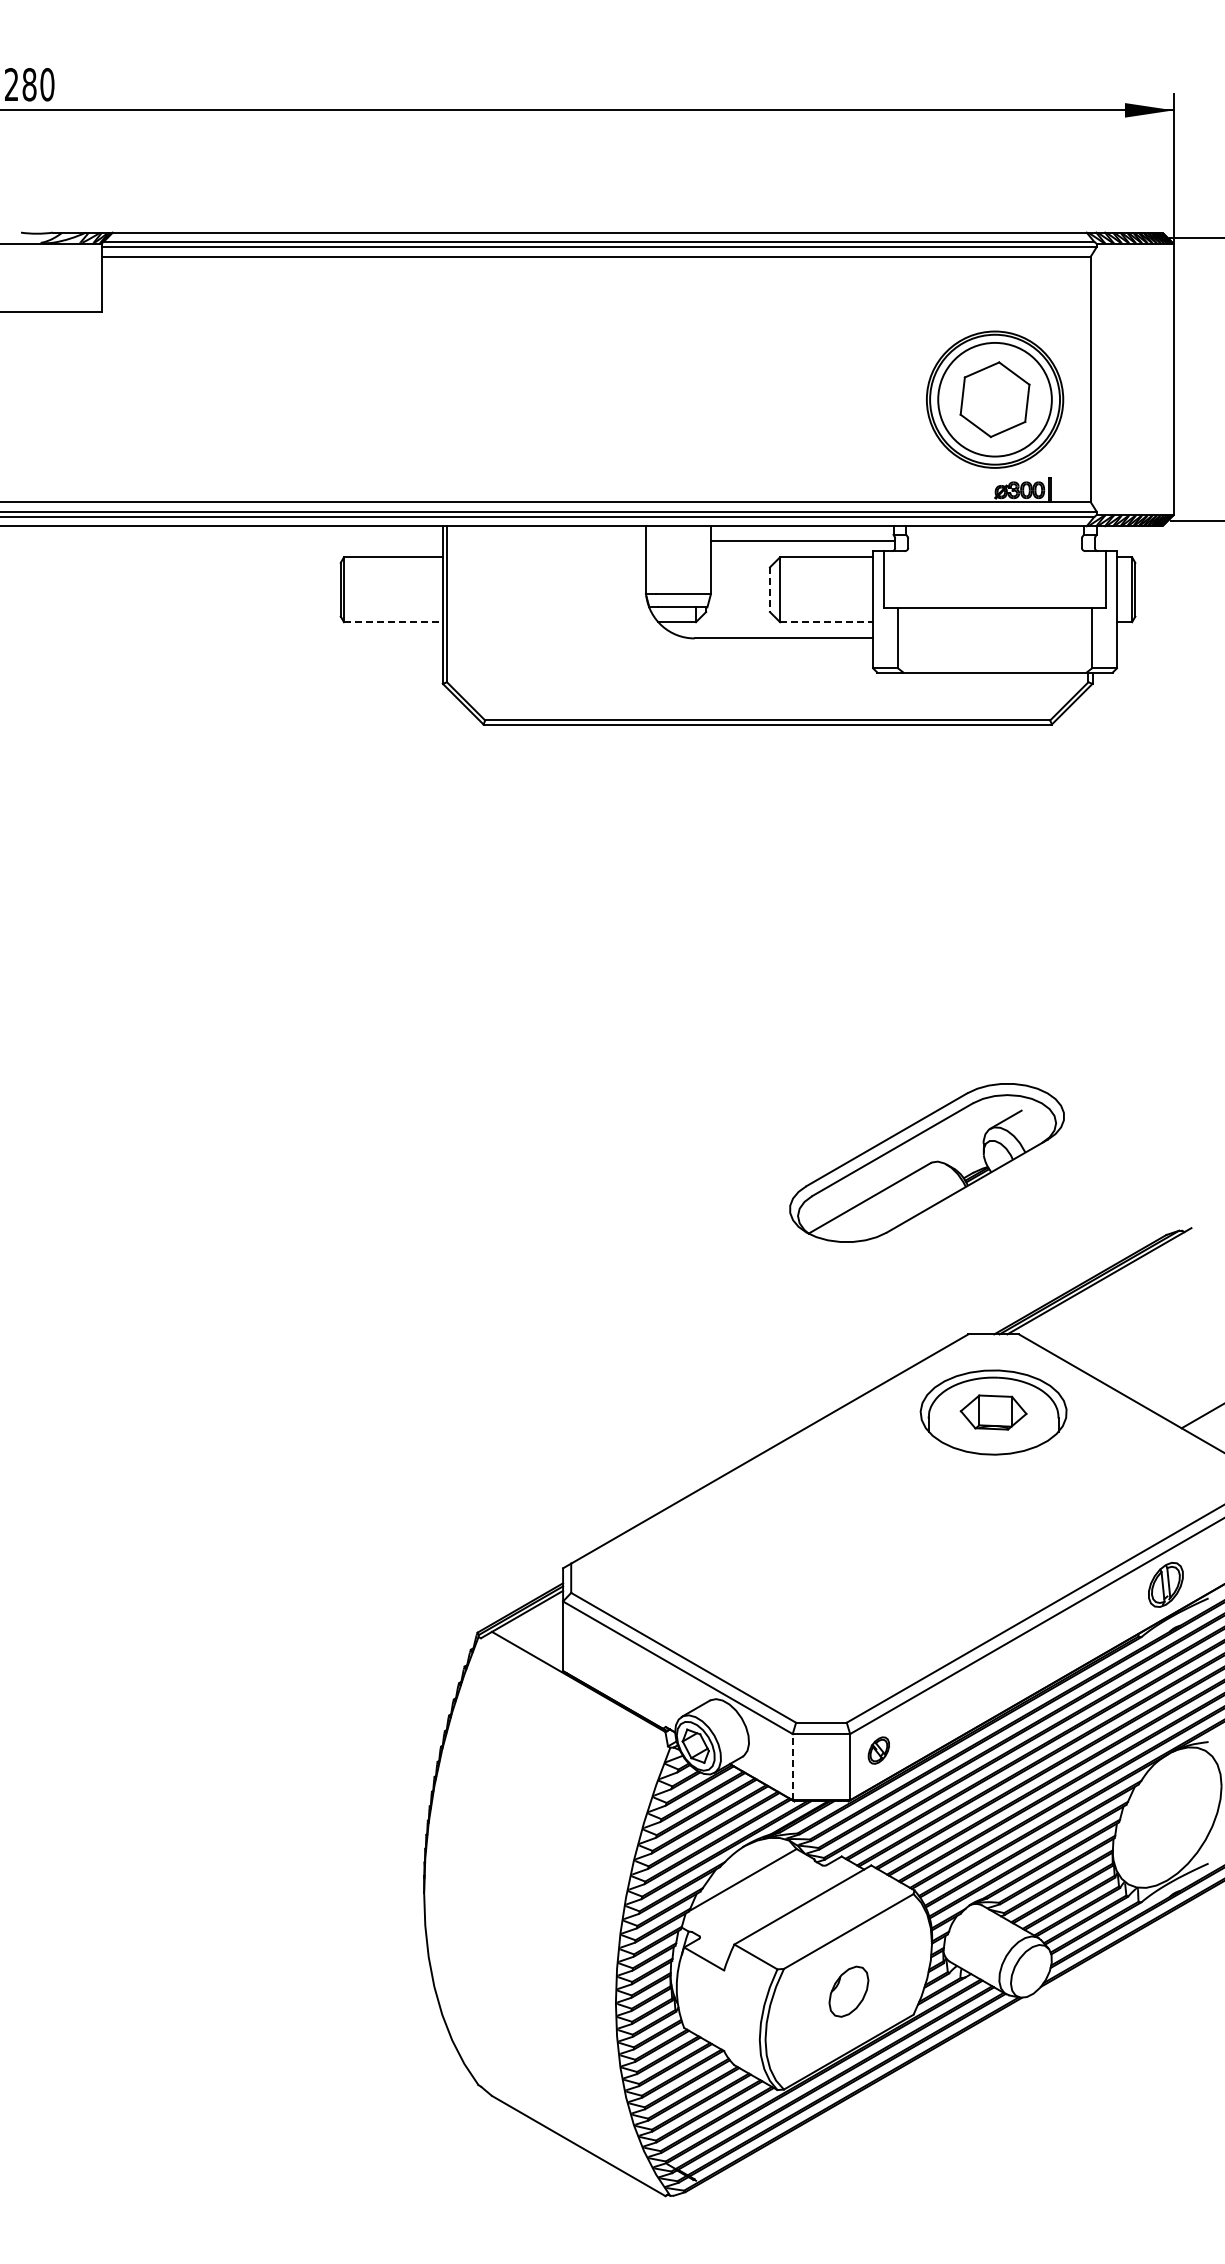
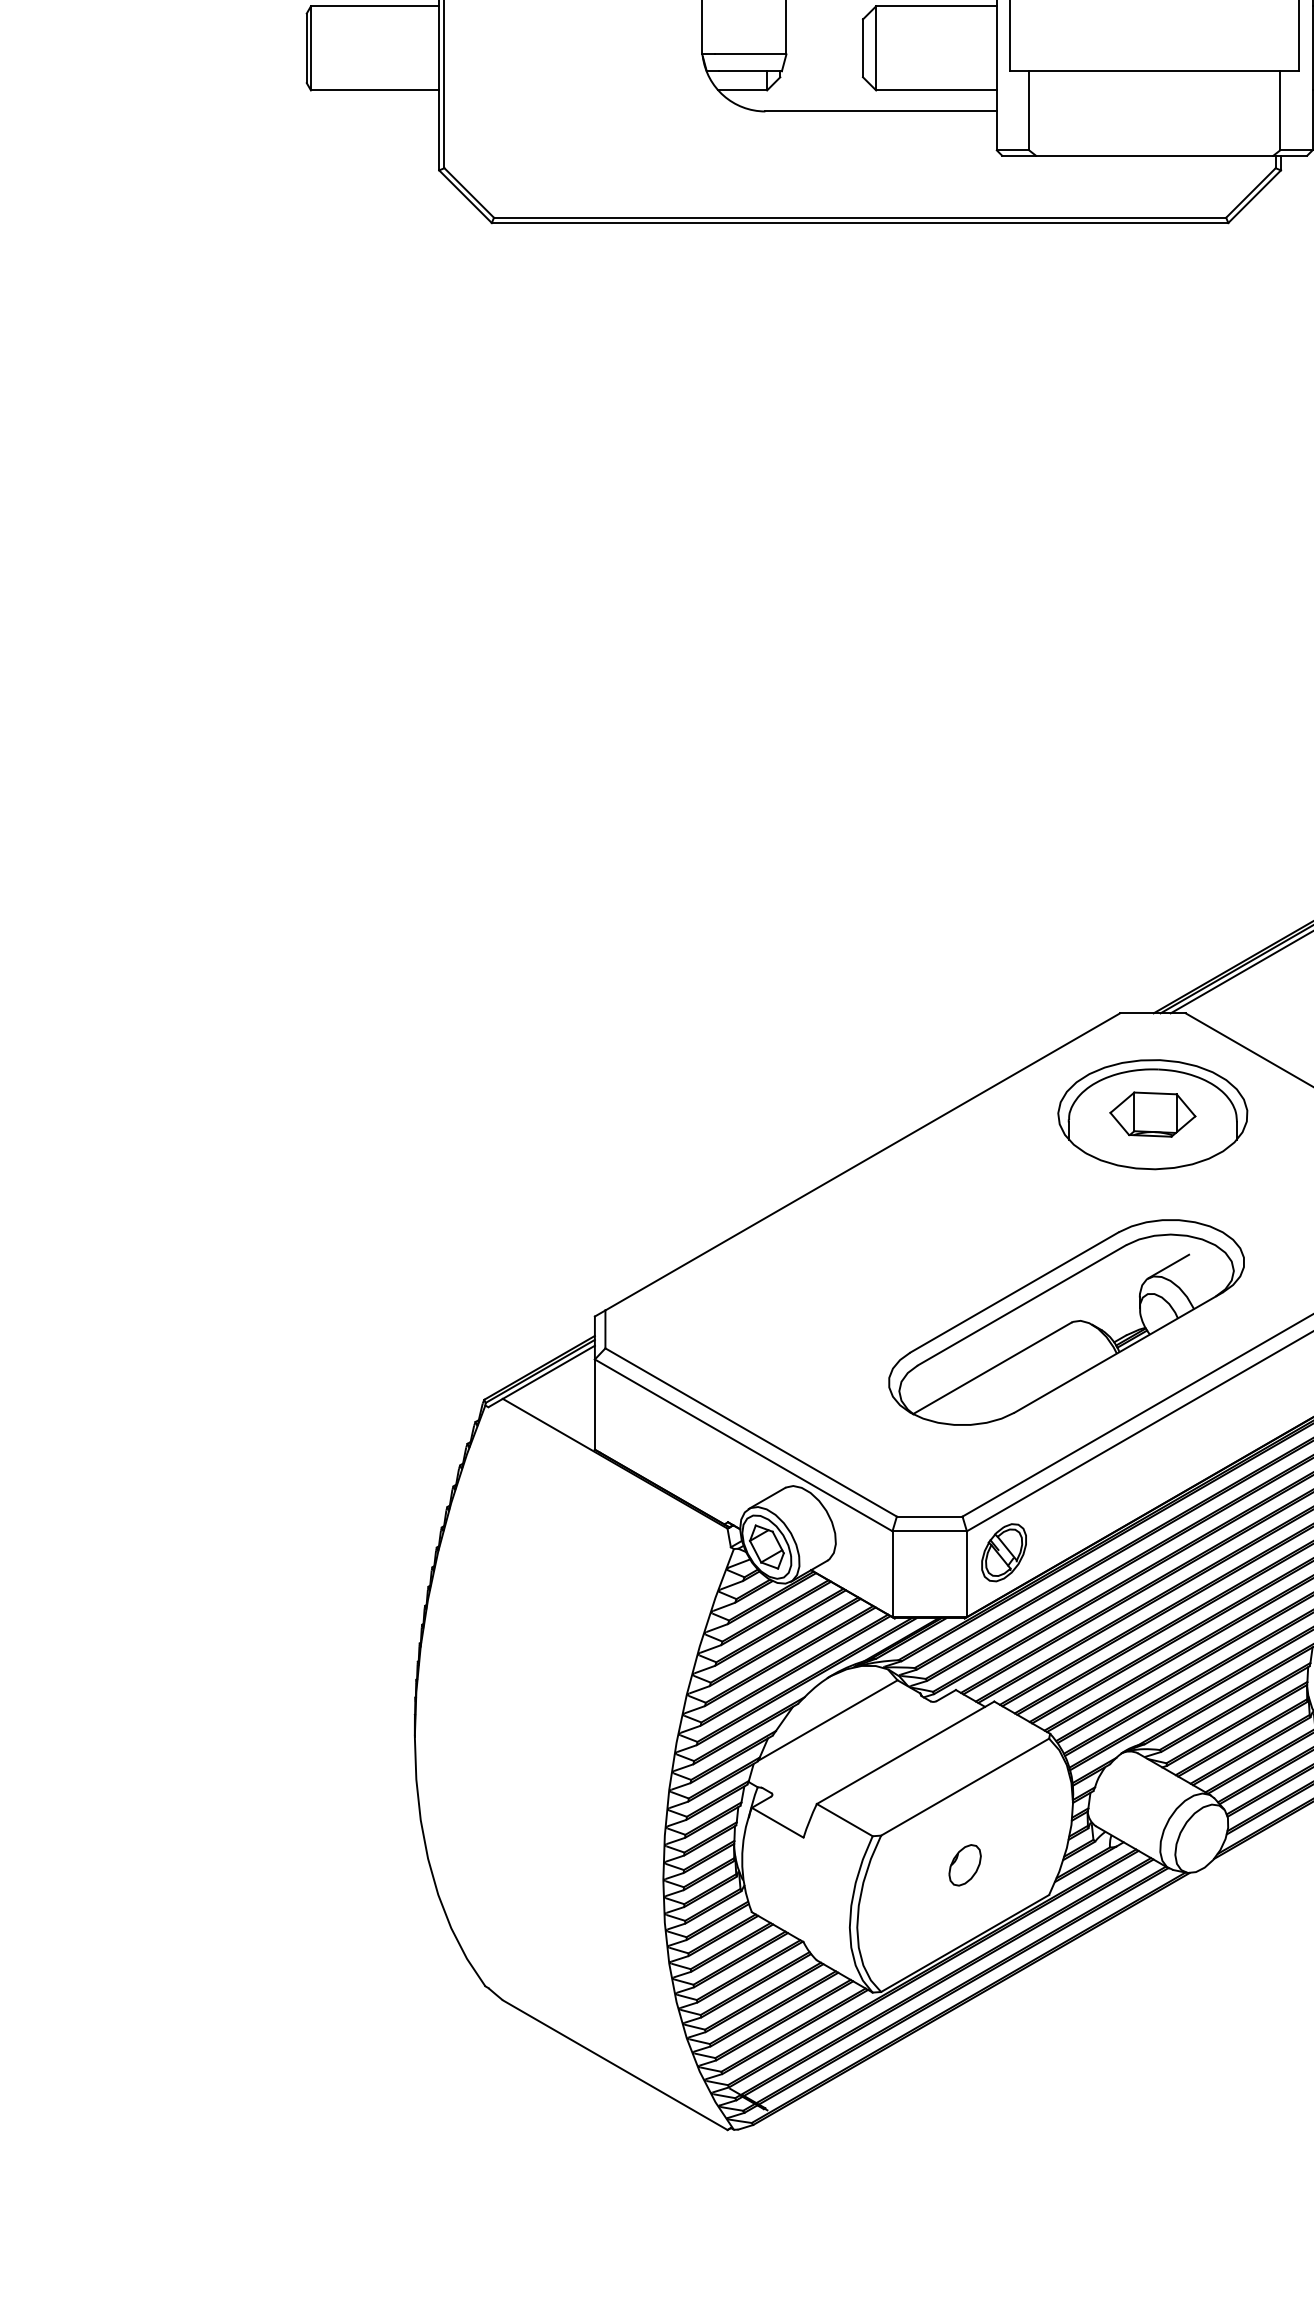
line: (769, 590) -> (862, 49), dashed -> solid
line: (393, 622) -> (375, 90), dashed -> solid
line: (826, 622) -> (936, 90), dashed -> solid
part: (926, 1162) -> (1065, 1321), moved
part: (878, 1750) -> (1003, 1552), size x1.67
line: (792, 1766) -> (892, 1573), dashed -> solid
part: (848, 1991) -> (964, 1864), size x0.62

